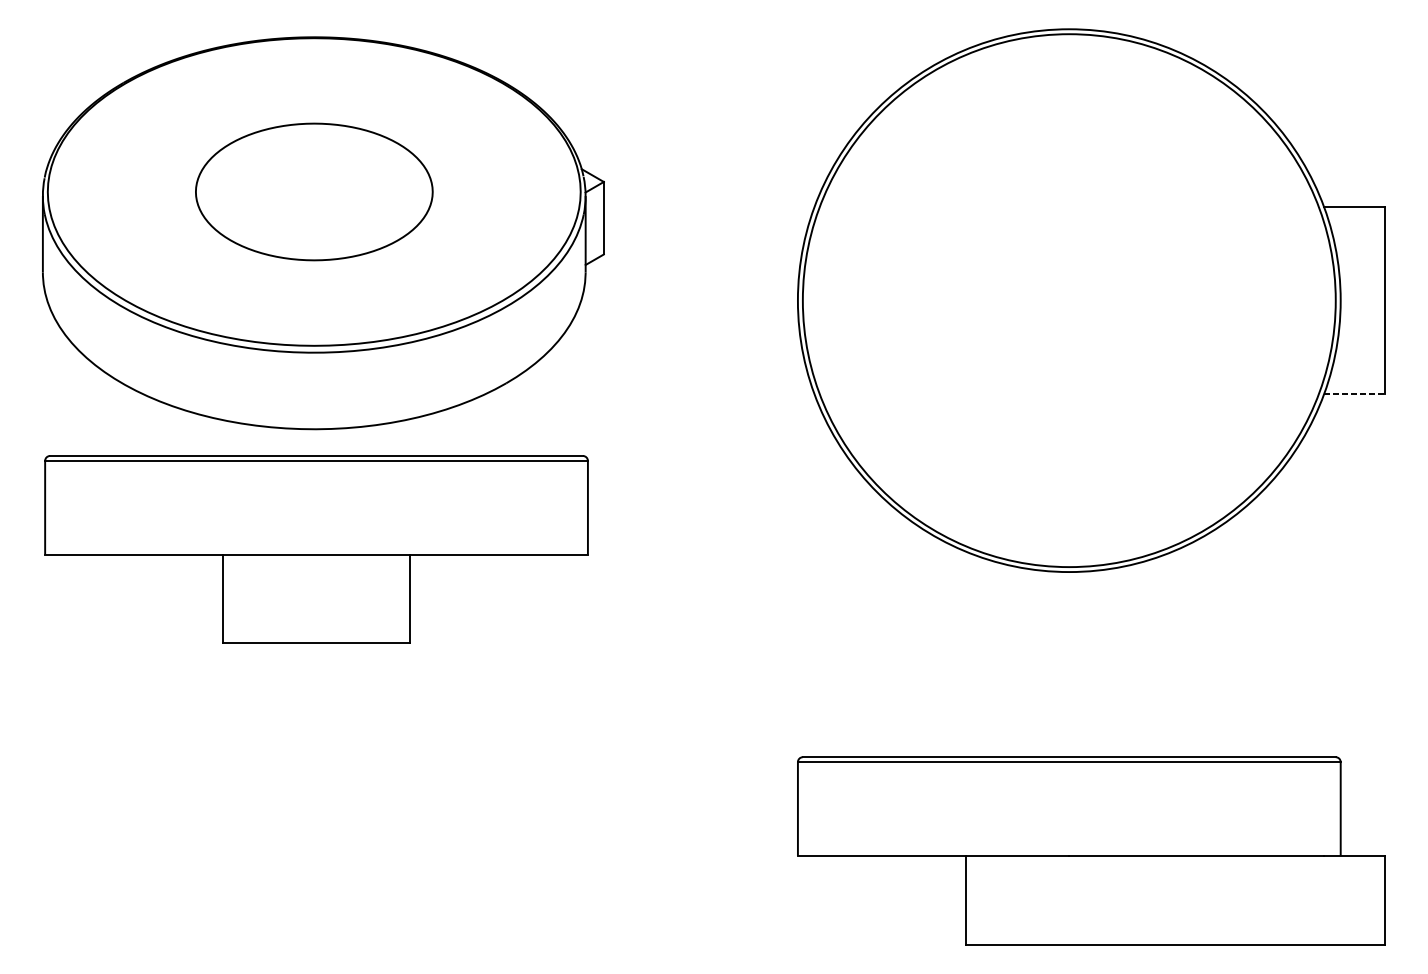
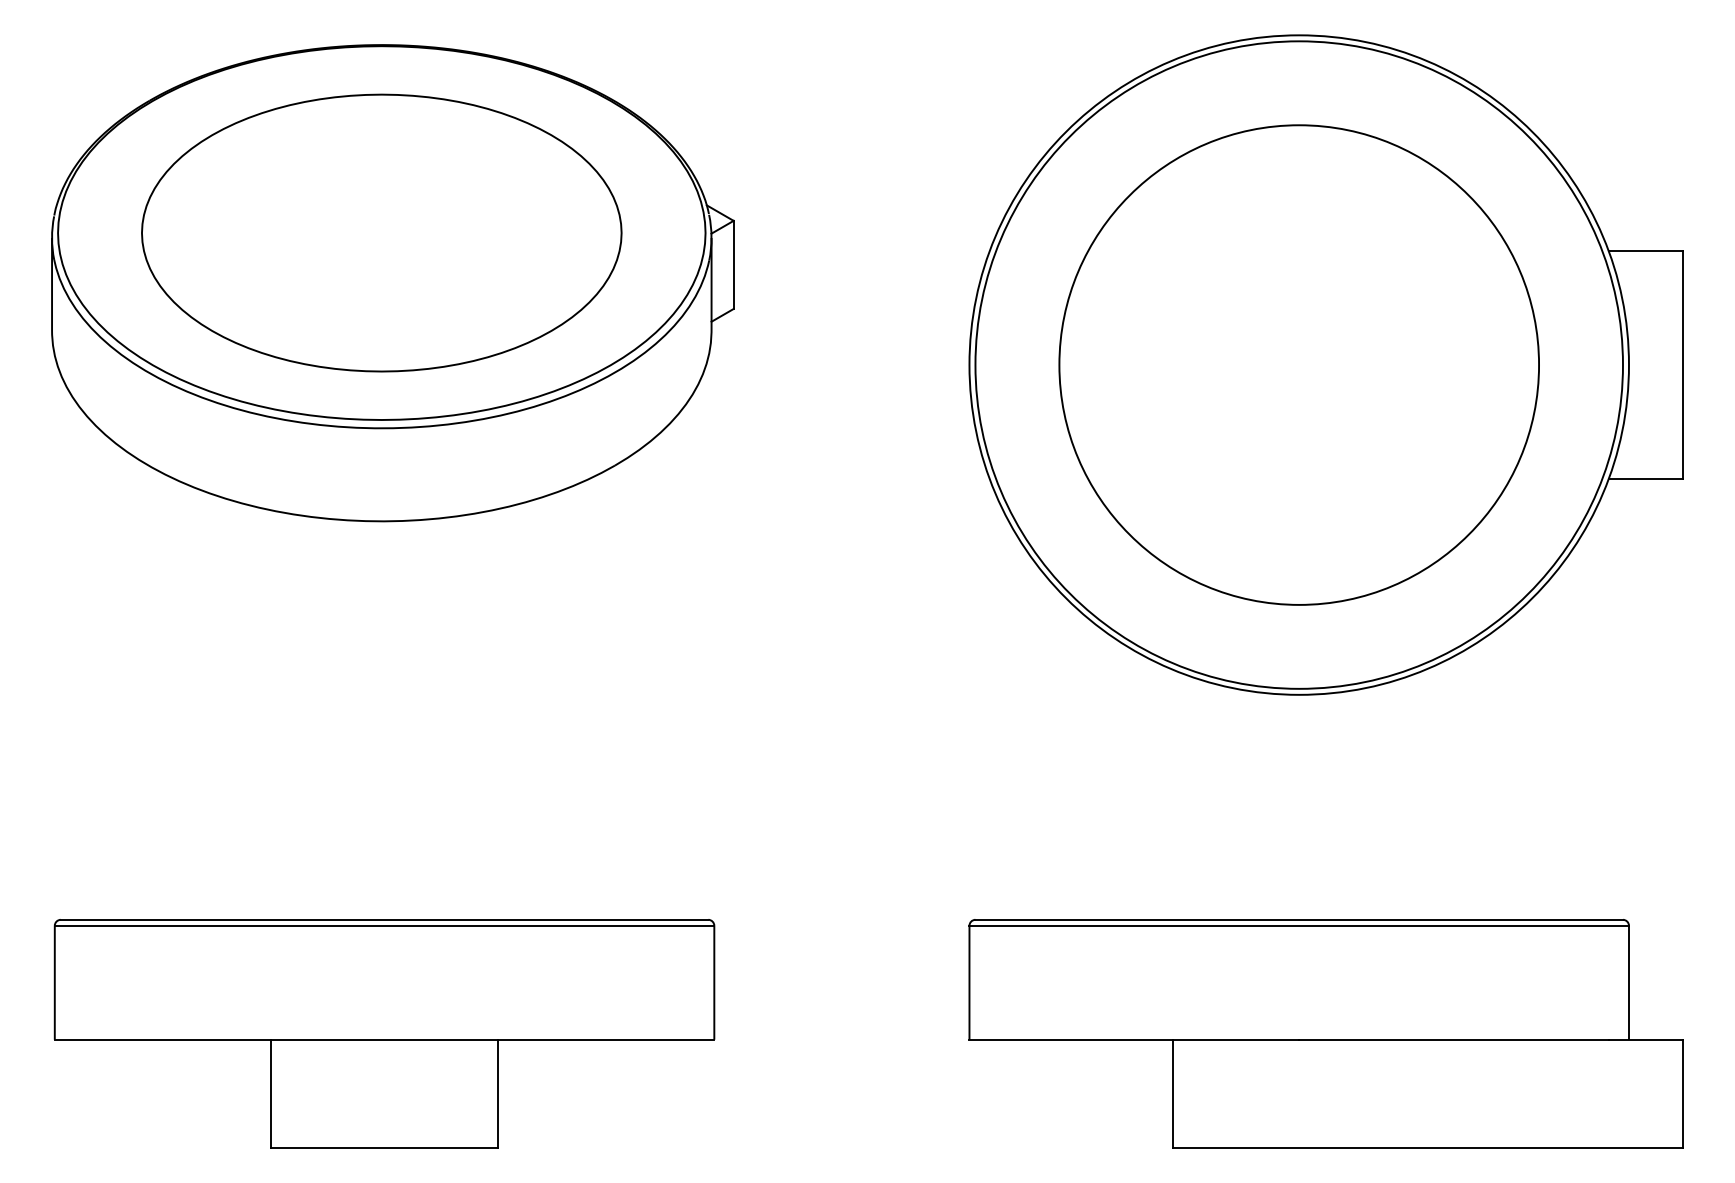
part: (314, 191) -> (381, 232), size x1.67
circle: (1068, 300) -> (1298, 364), added
line: (1355, 394) -> (1646, 479), dashed -> solid
part: (316, 549) -> (384, 1033), moved

